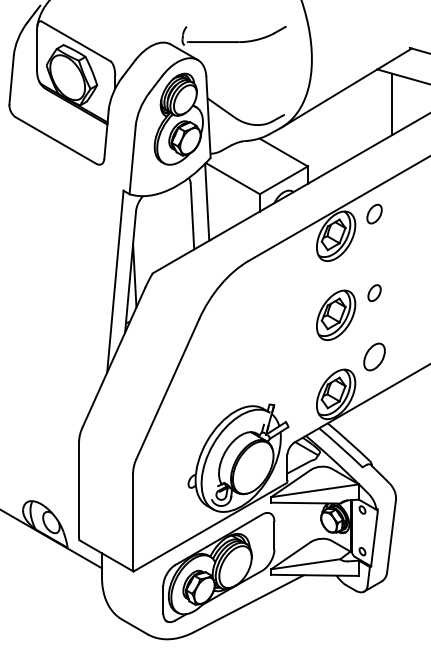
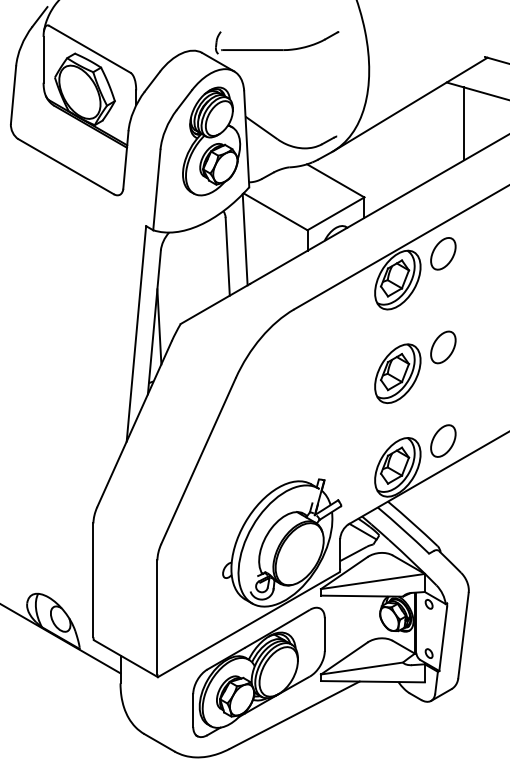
part: (374, 213) -> (443, 253), size x1.43
part: (374, 293) -> (443, 347), size x1.67
part: (374, 356) -> (443, 440), moved

